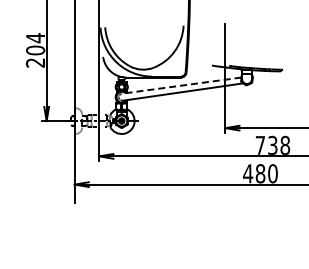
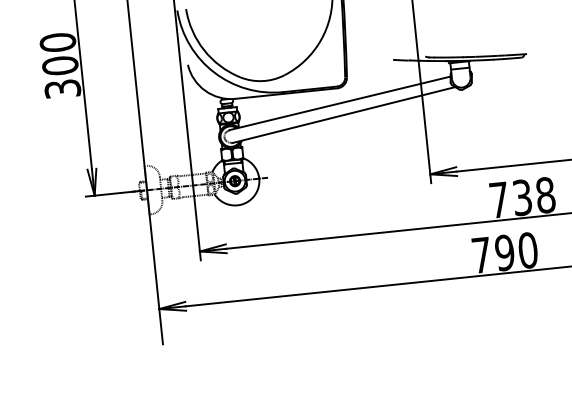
text: (35, 50) -> (60, 65), 204 -> 300
line: (181, 85) -> (339, 103), dashed -> solid
text: (254, 173) -> (493, 253), 480 -> 790

